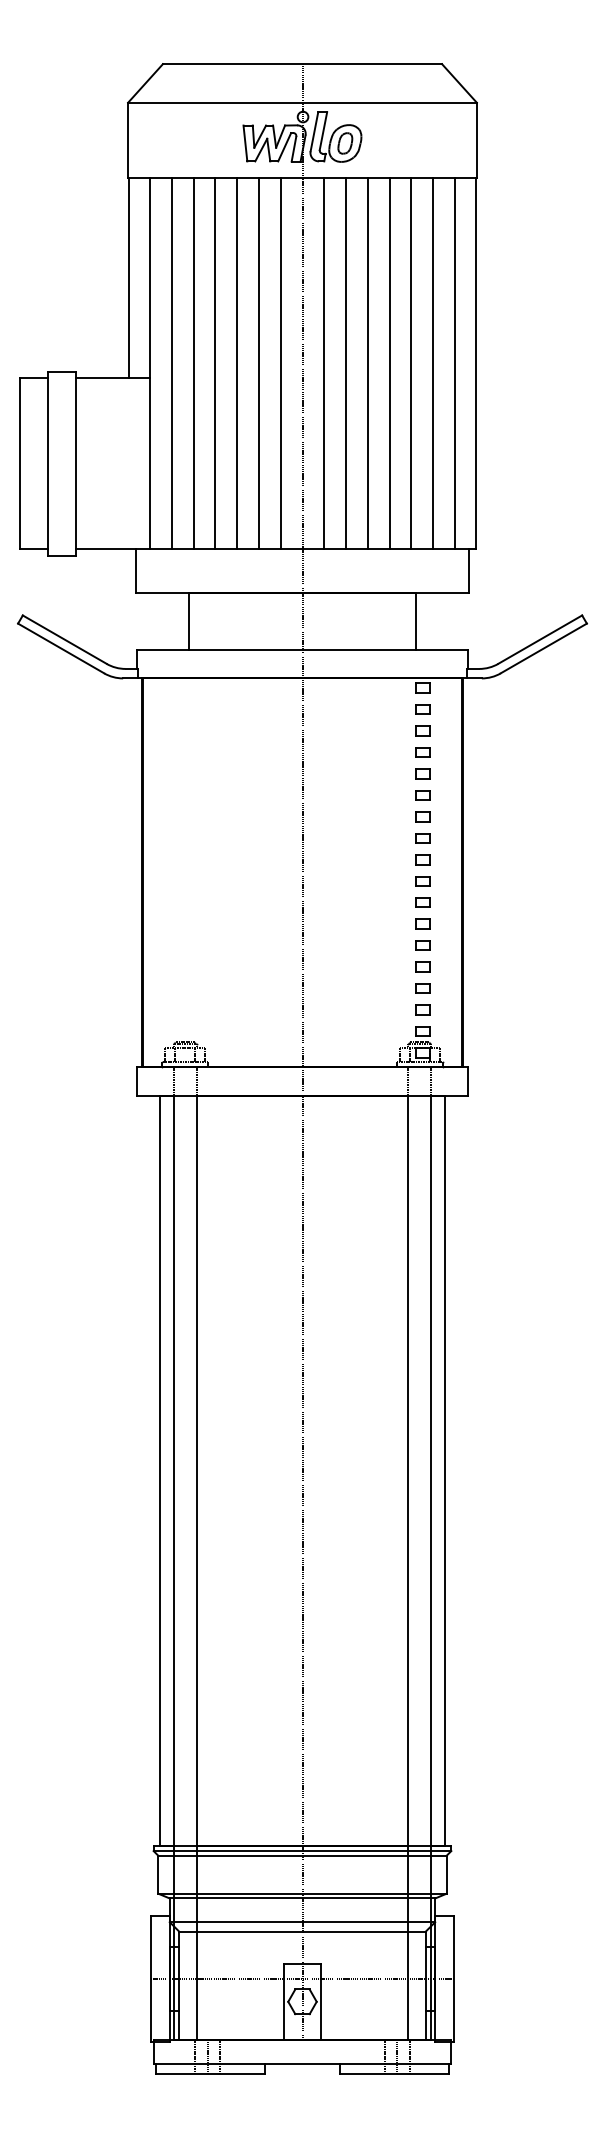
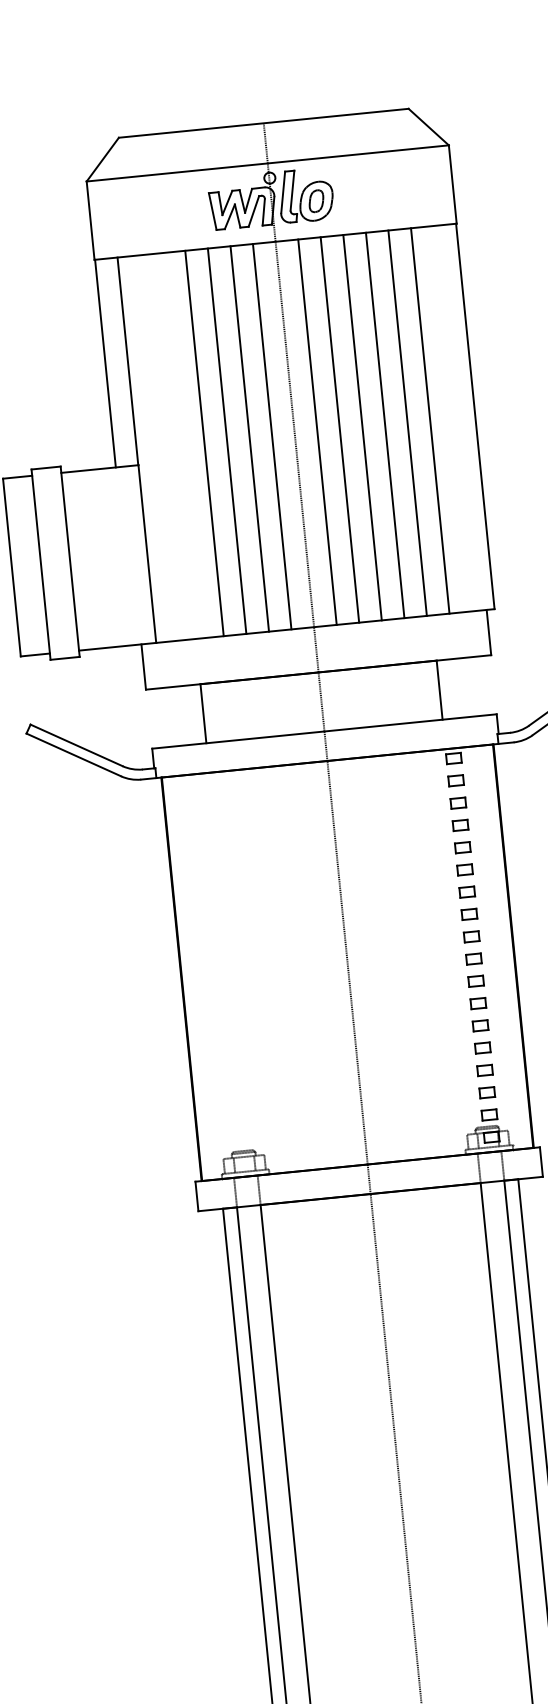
line: (172, 363) -> (159, 447), removed
line: (193, 363) -> (181, 445), removed
line: (454, 363) -> (452, 418), removed

